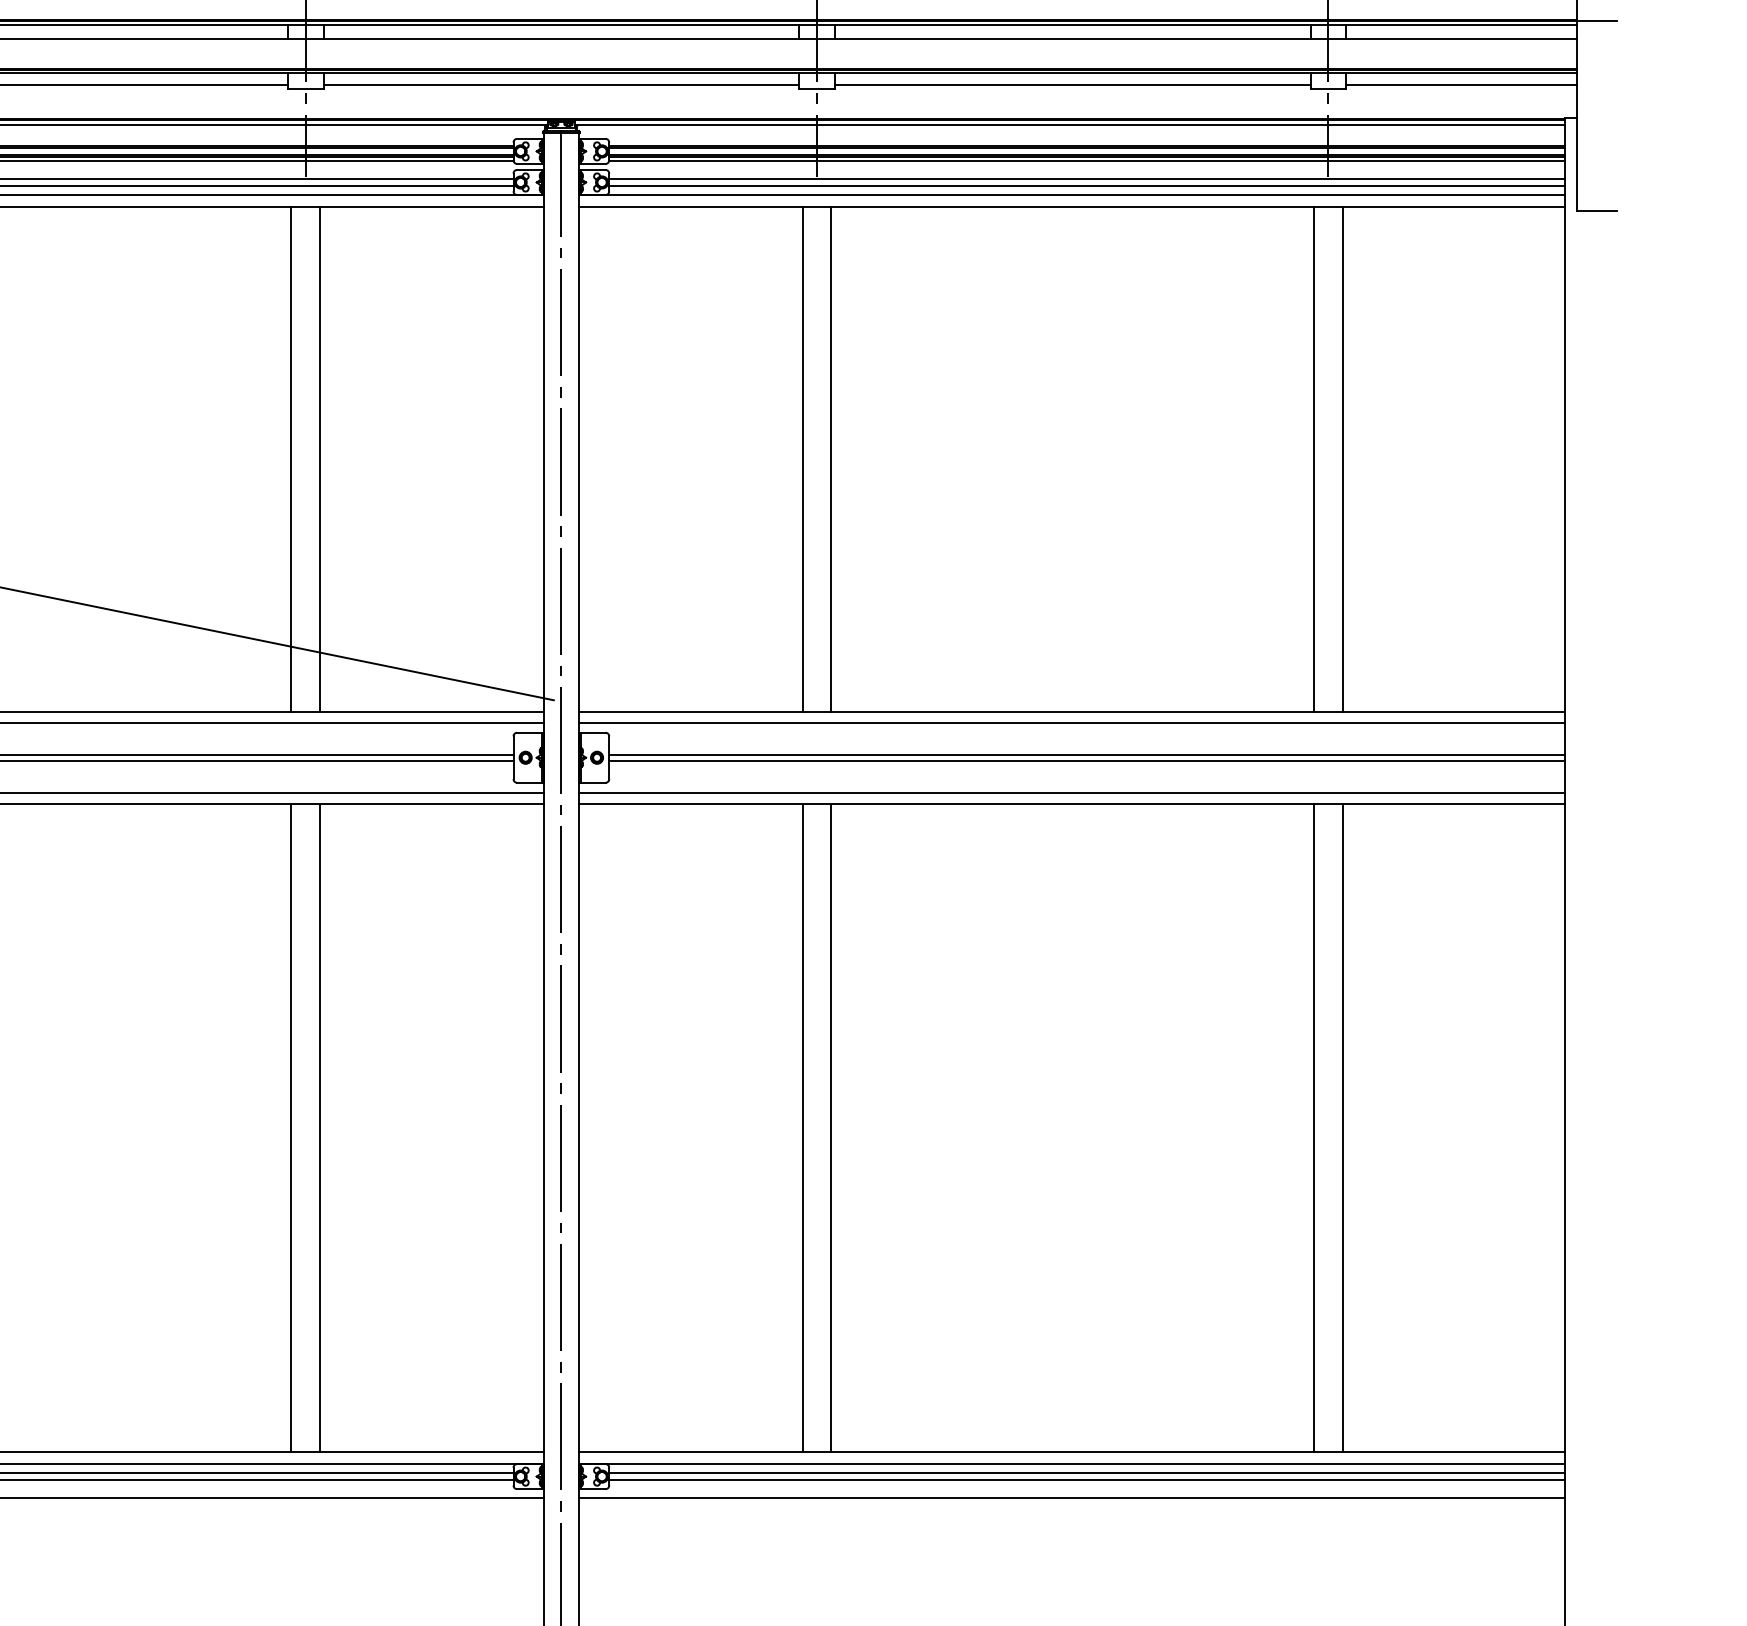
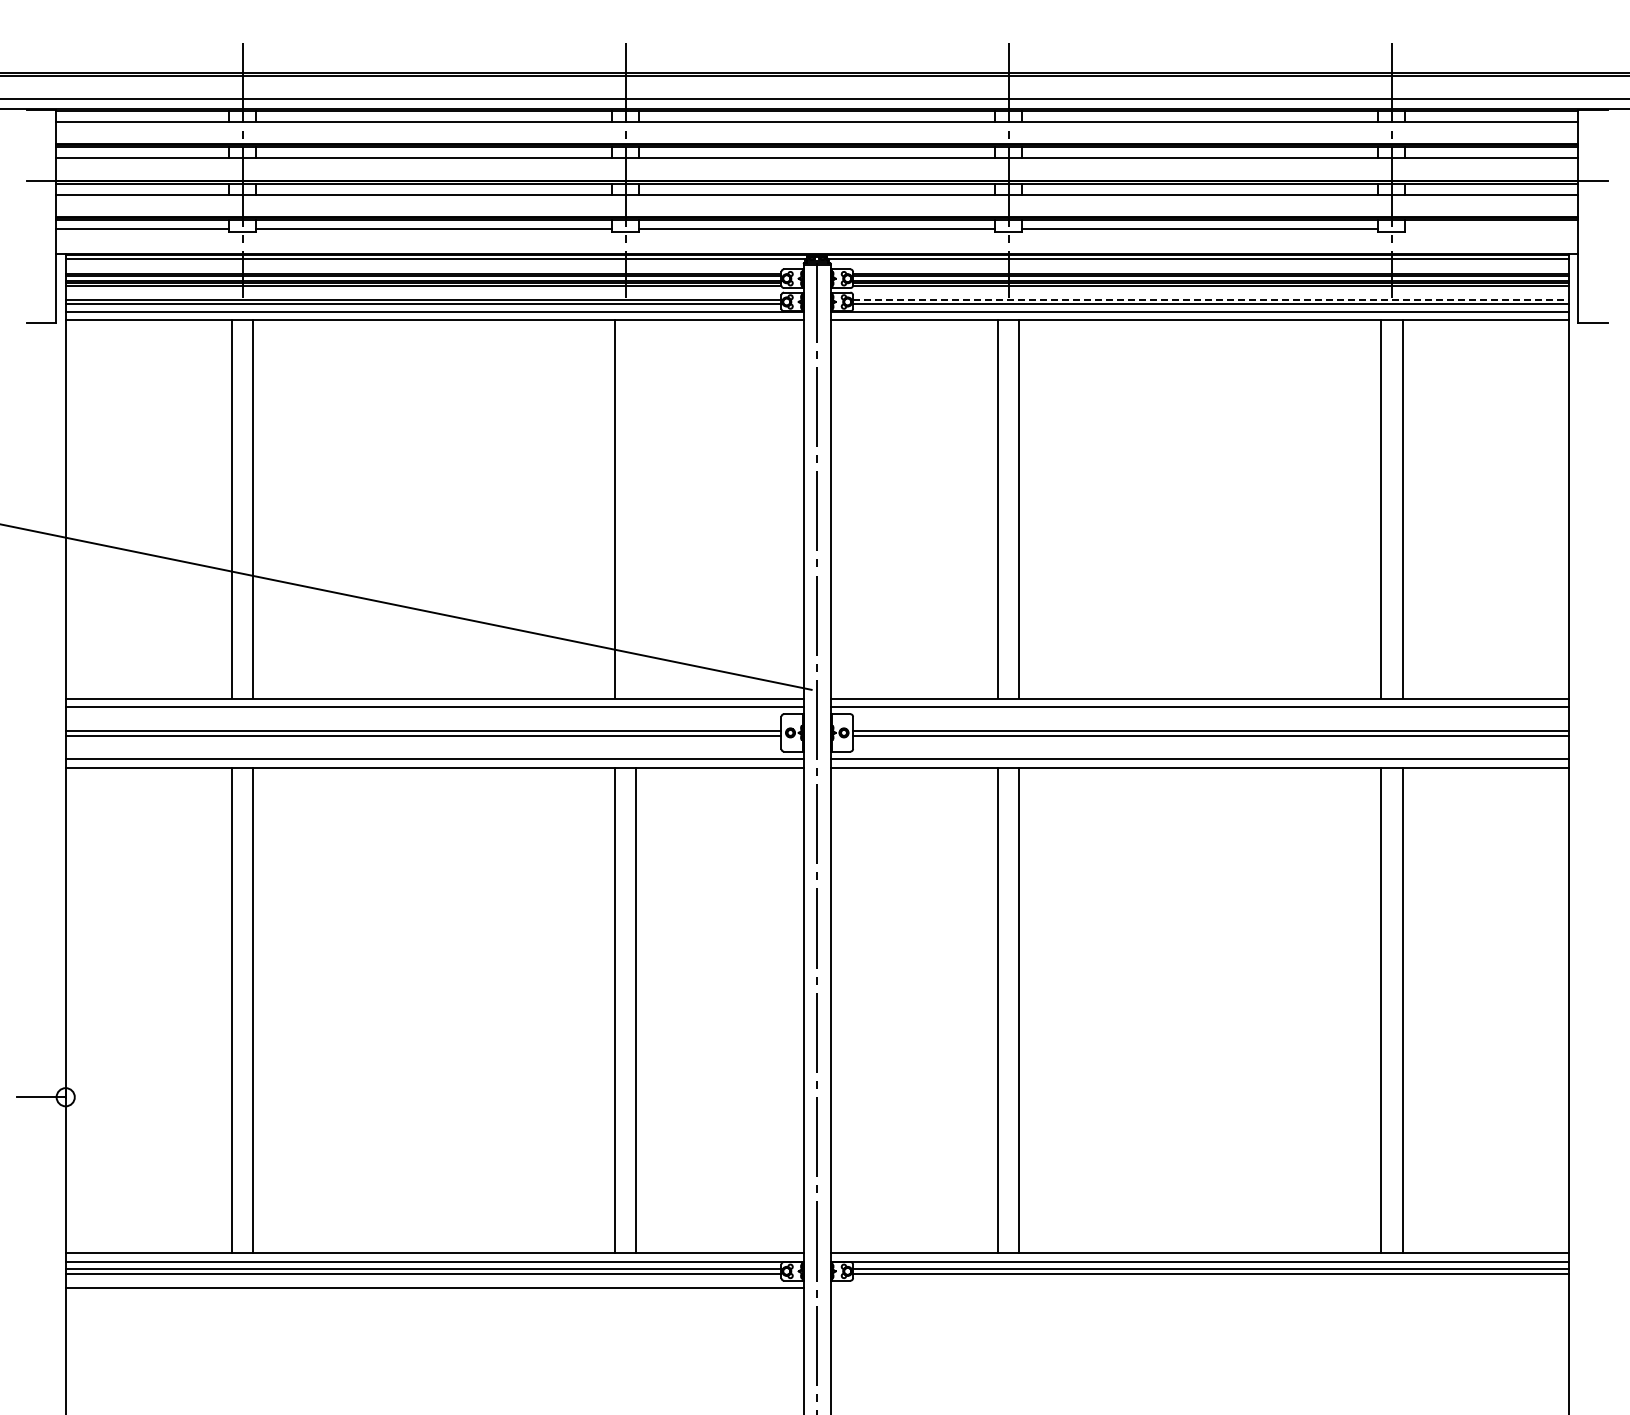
line: (1461, 85) -> (1491, 229), removed
line: (1086, 179) -> (1210, 299), solid -> dashed
line: (320, 459) -> (636, 509), removed
line: (1071, 1498) -> (1199, 1287), removed

